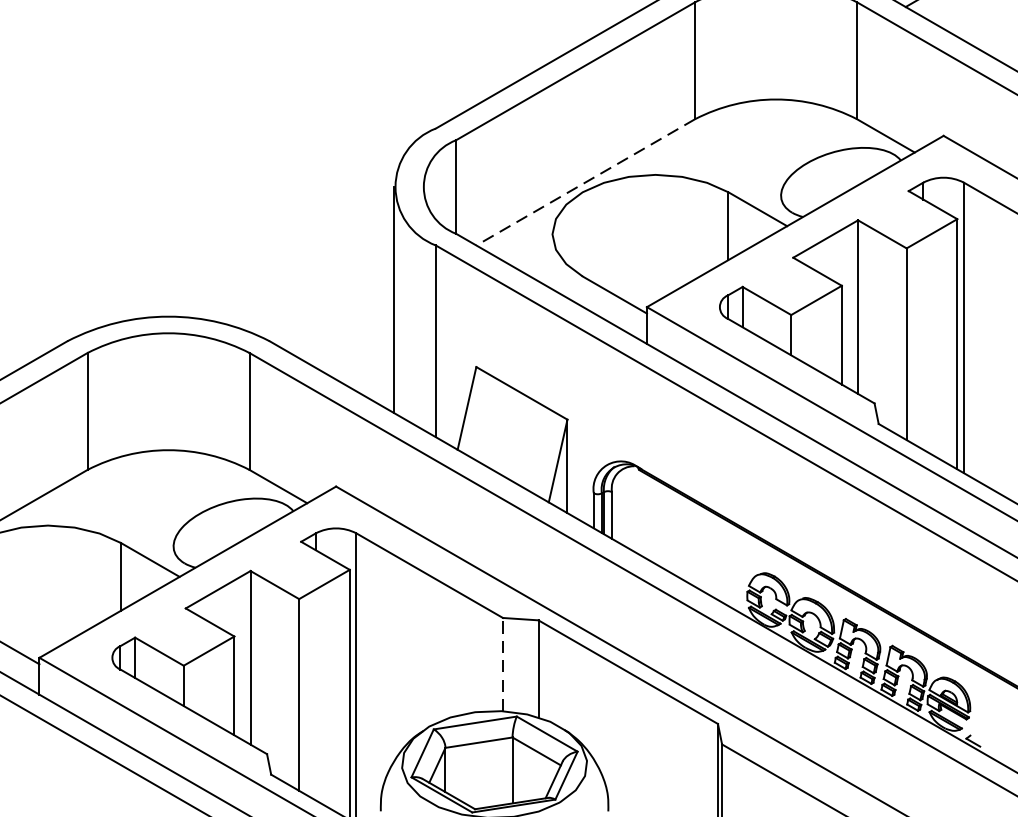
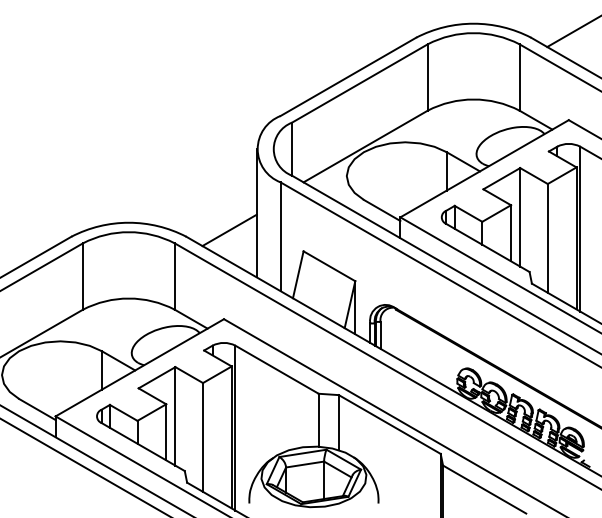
line: (585, 182) -> (365, 146), dashed -> solid
line: (345, 330) -> (229, 230), added
line: (502, 663) -> (318, 419), dashed -> solid

